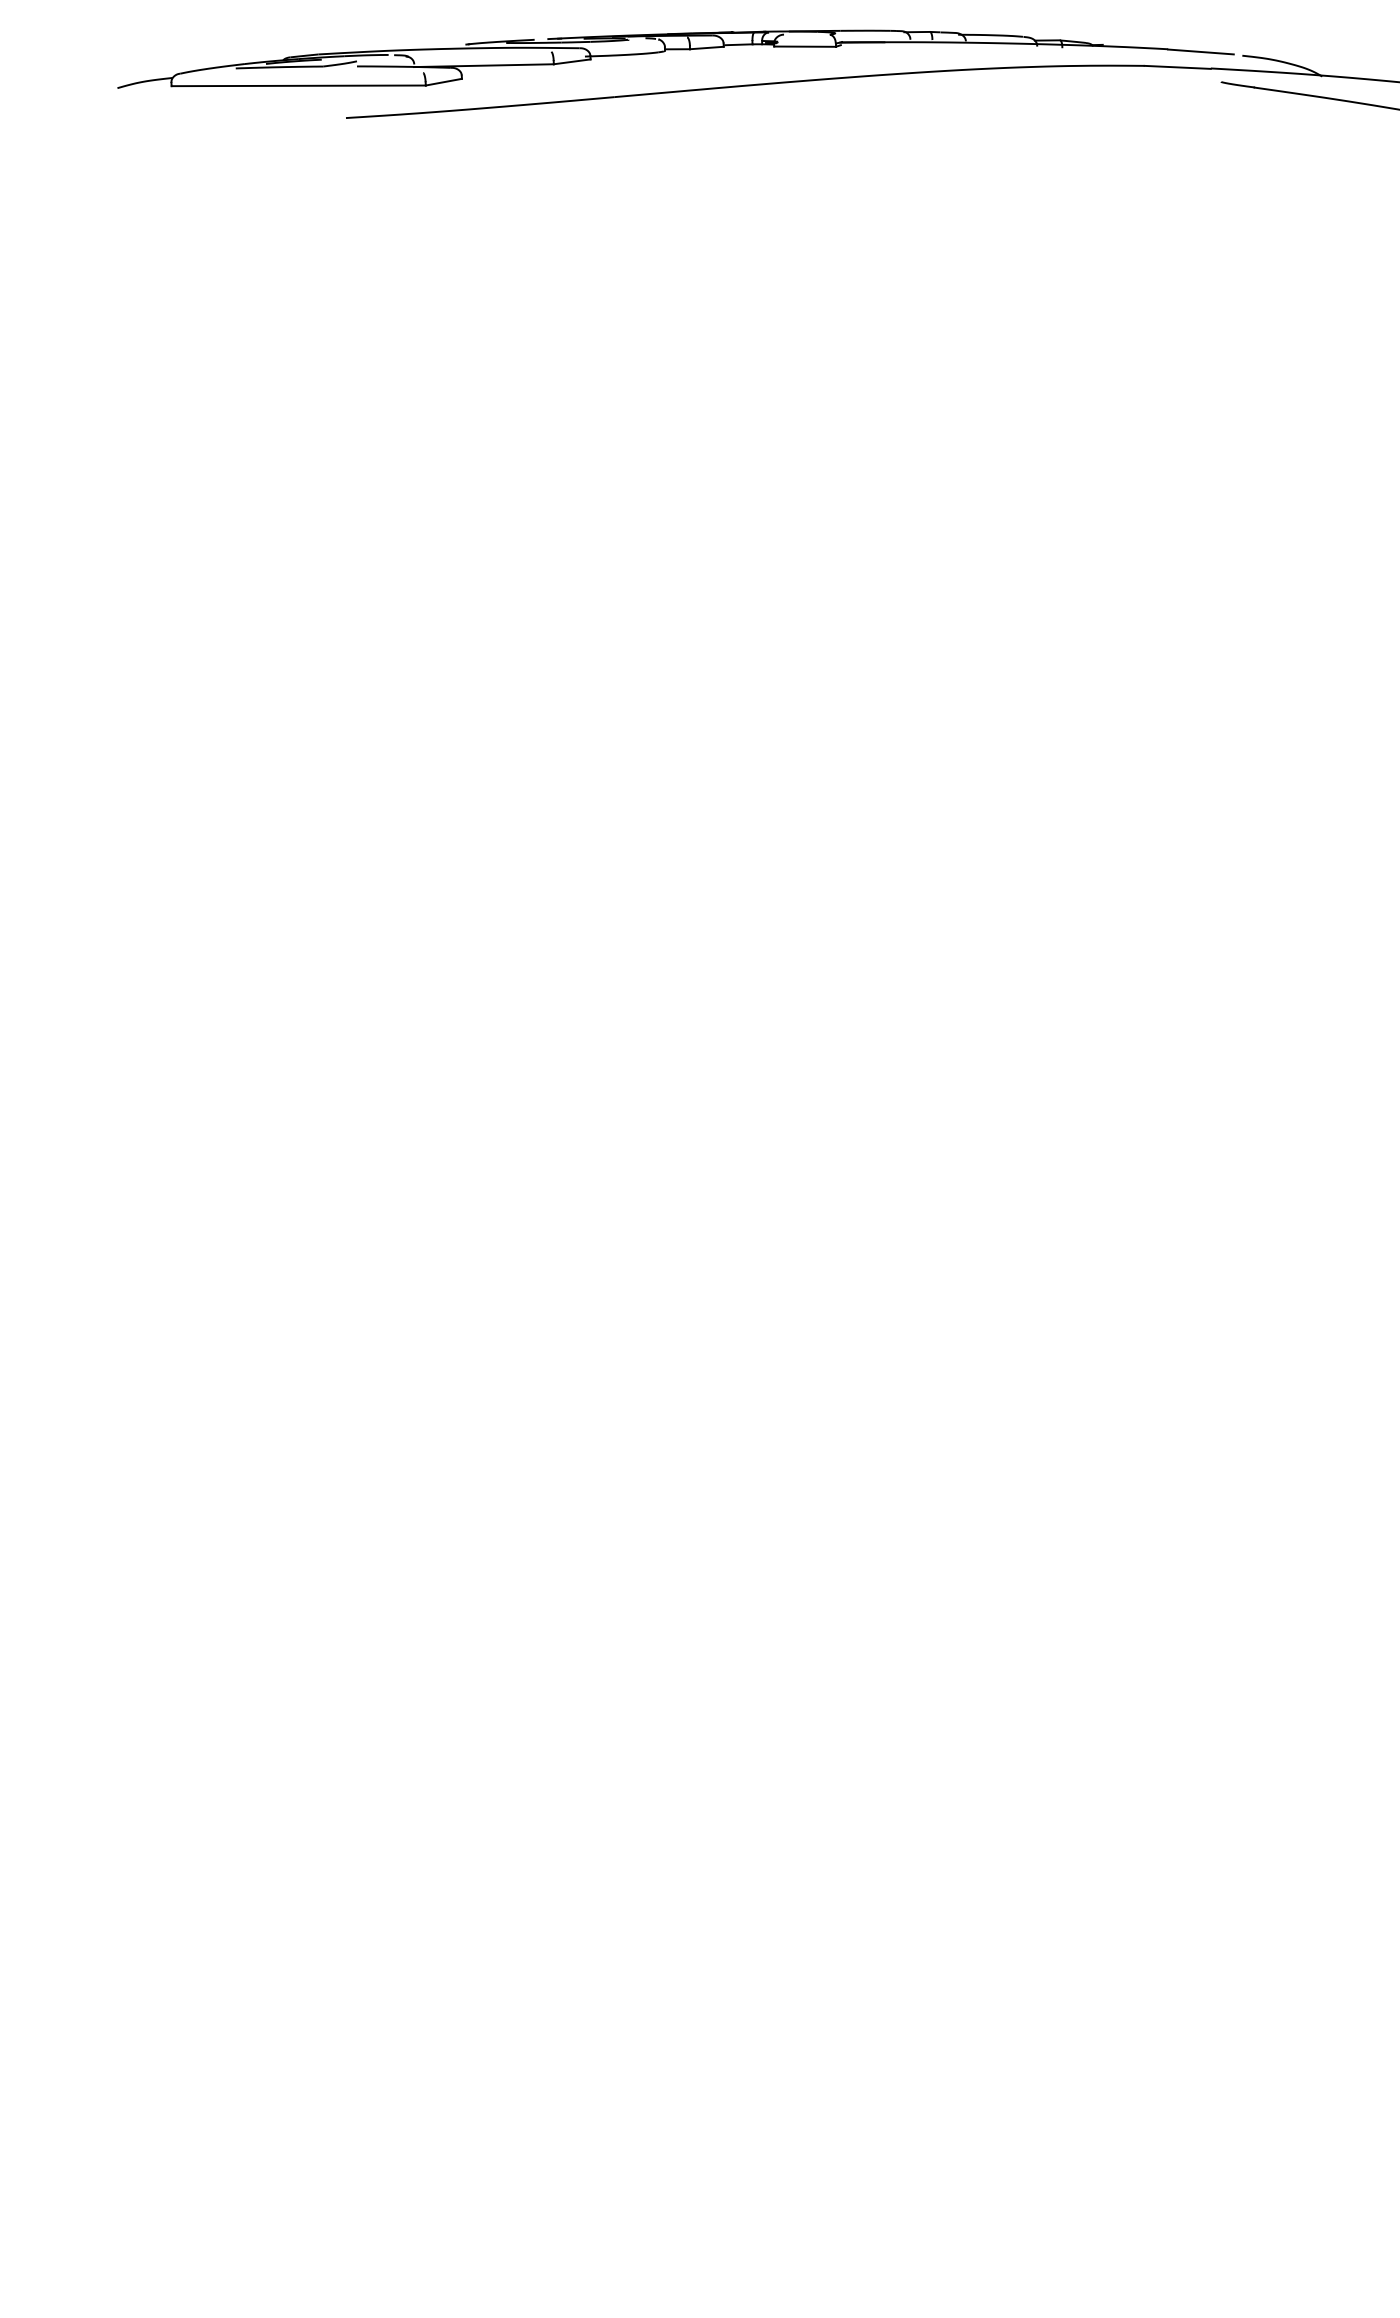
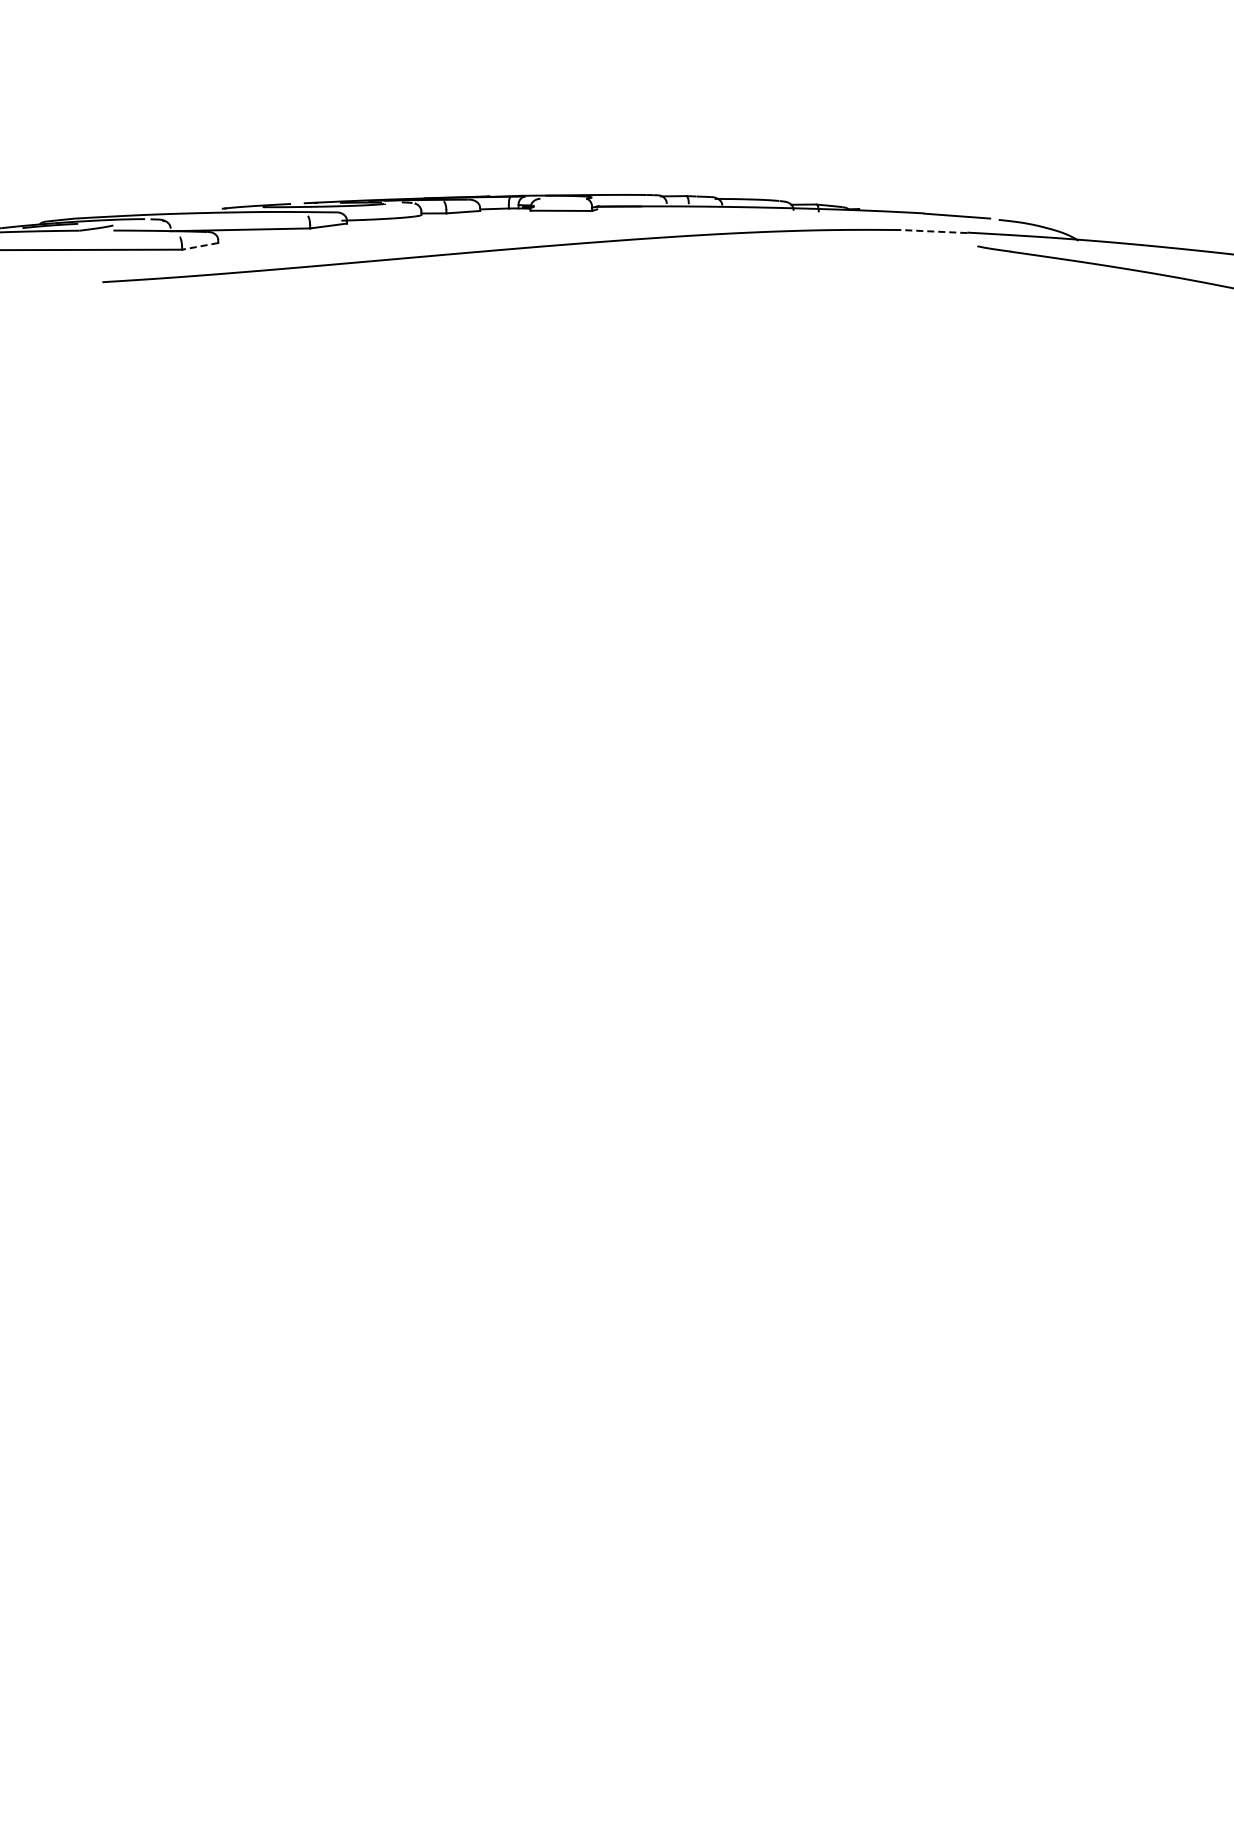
line: (1177, 67) -> (933, 231), solid -> dashed
line: (443, 82) -> (199, 246), solid -> dashed

